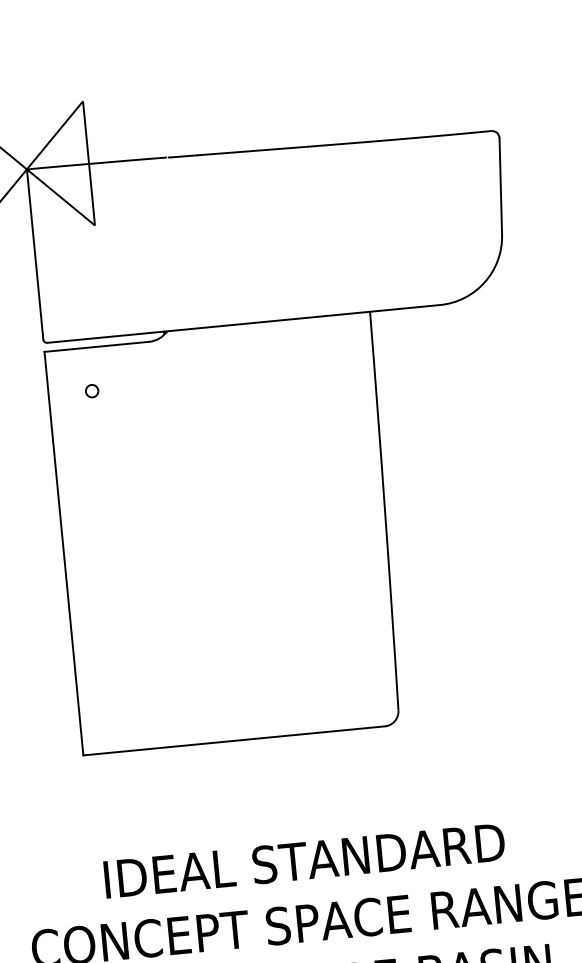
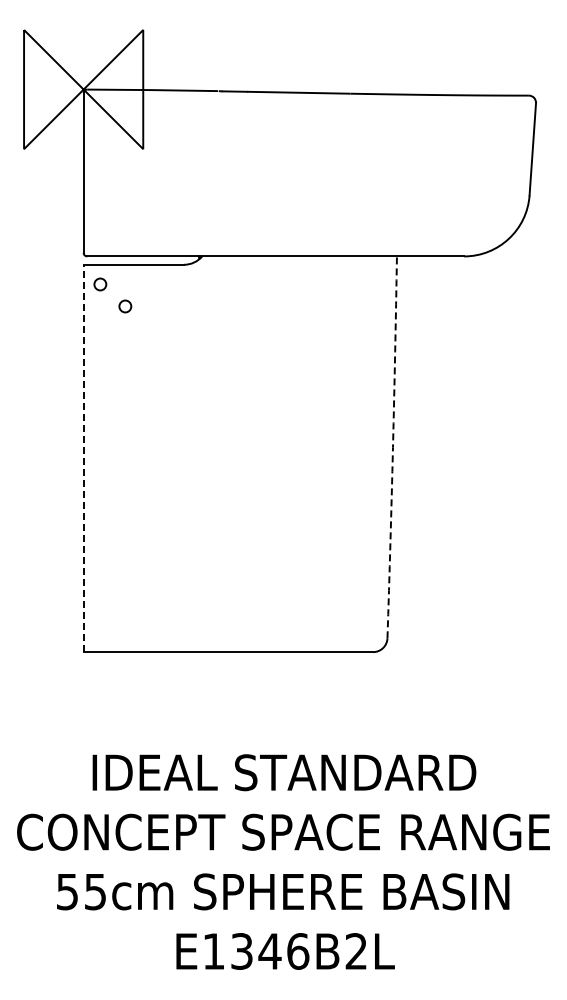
circle: (64, 370) -> (100, 284), added
arc: (385, 511) -> (393, 447), solid -> dashed
line: (63, 553) -> (83, 458), solid -> dashed

